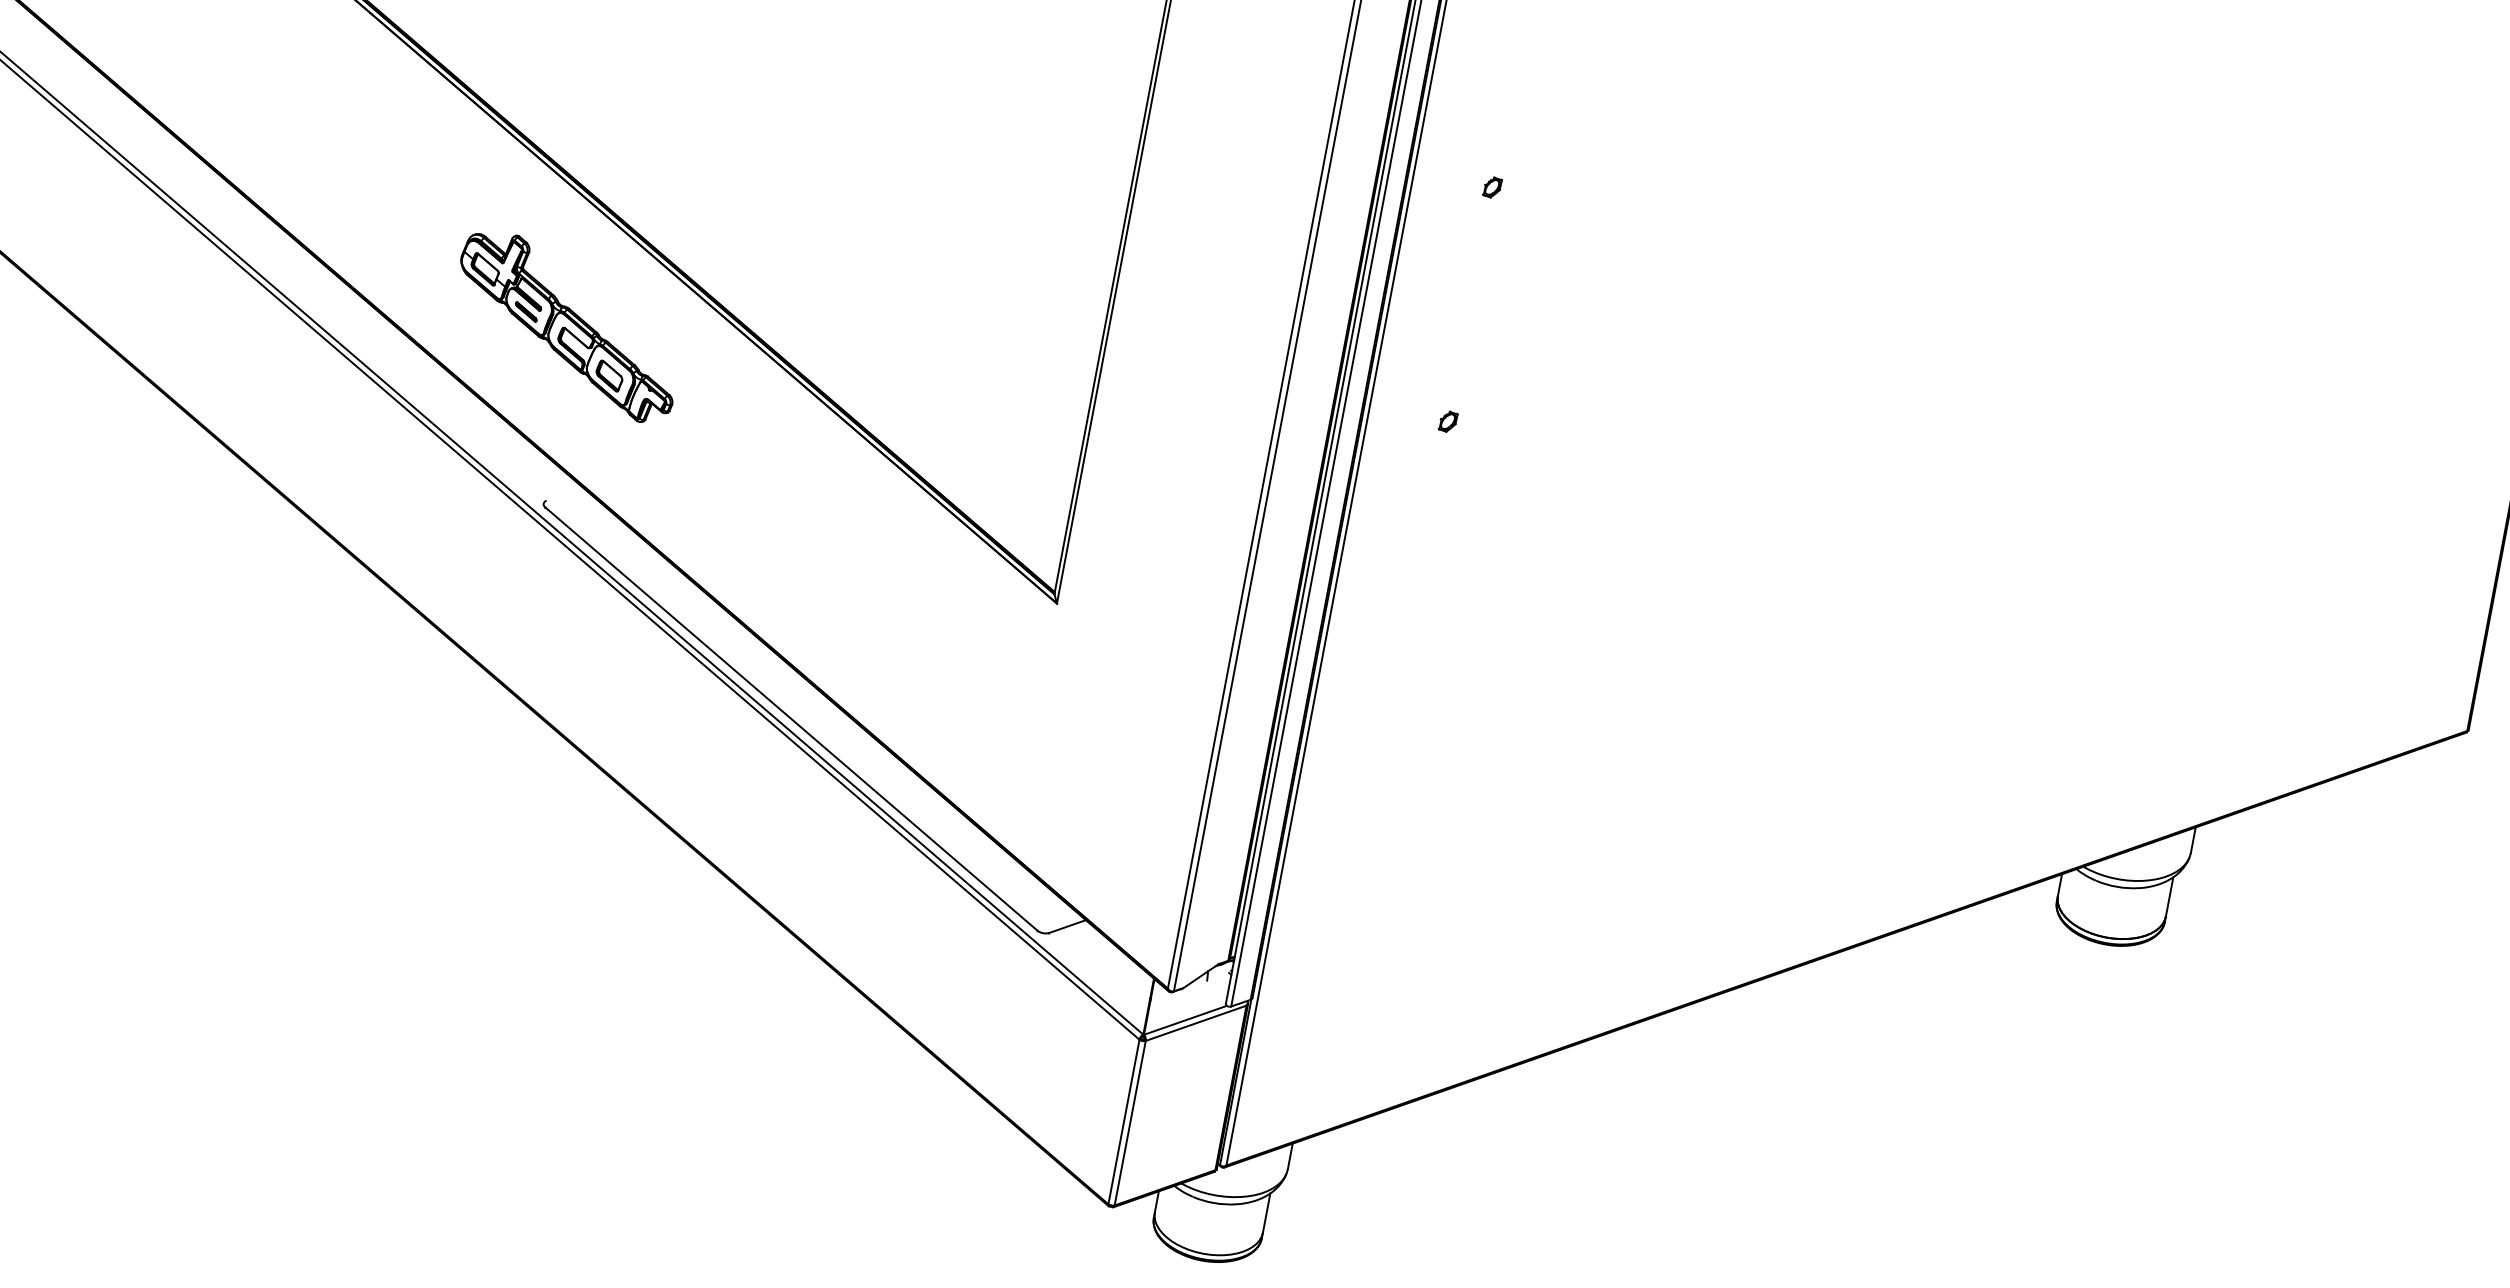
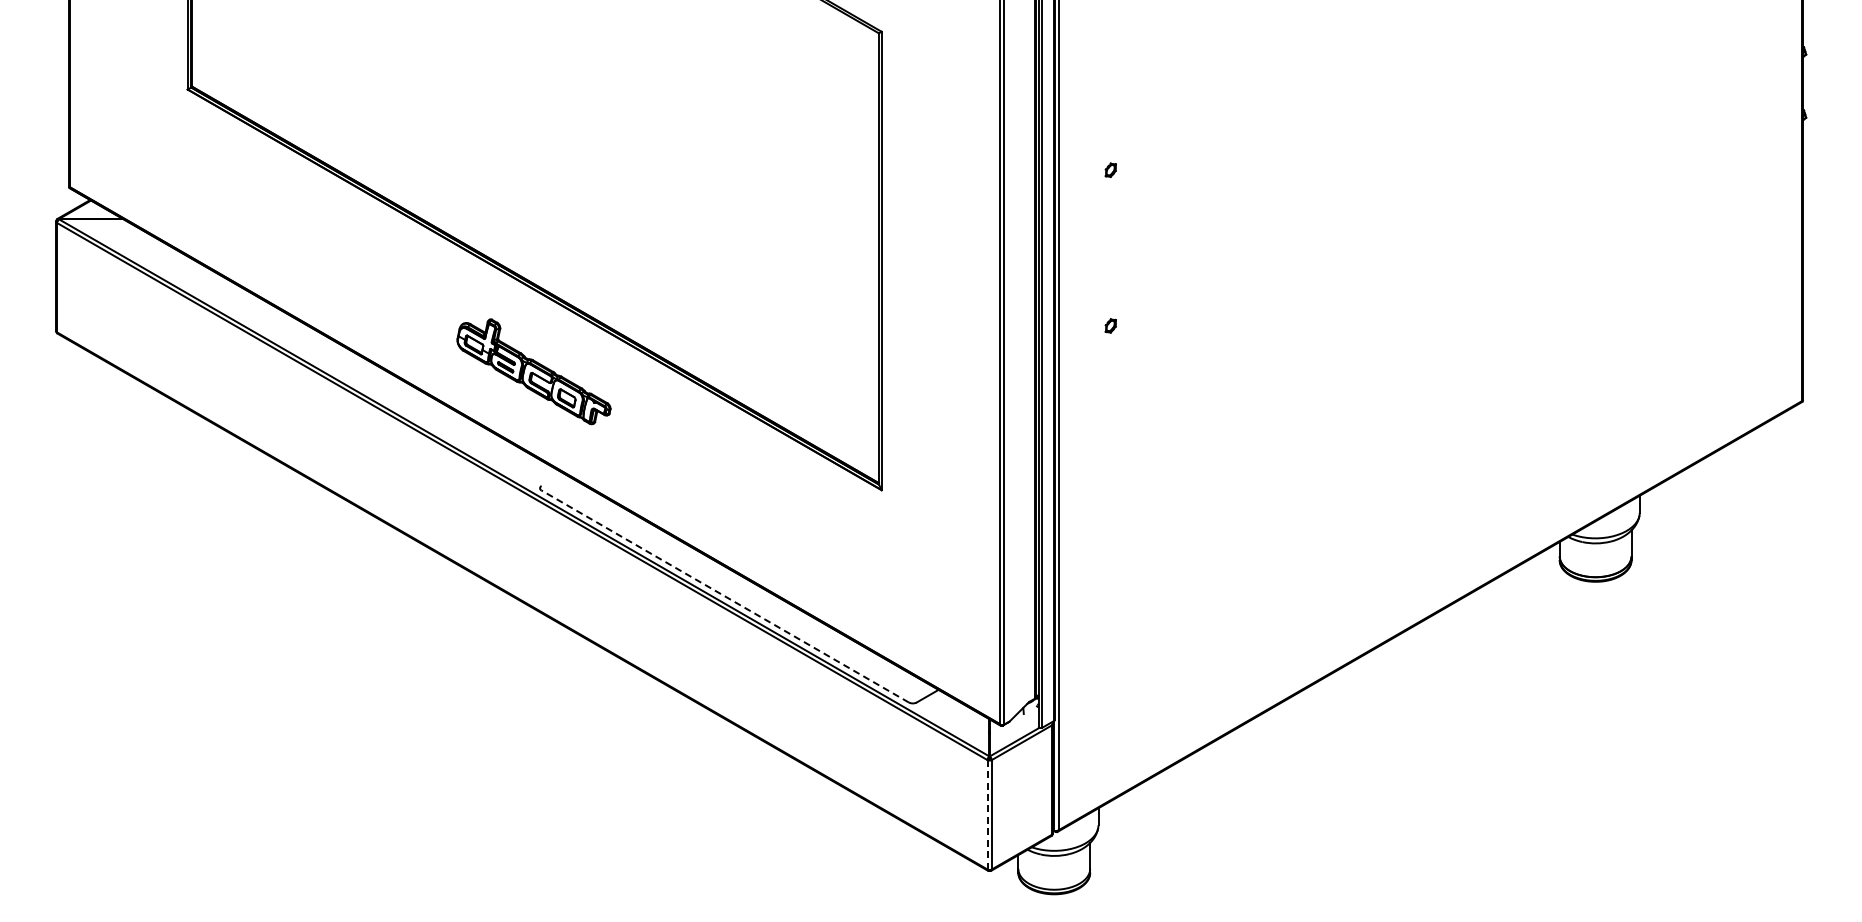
line: (790, 718) -> (724, 596), solid -> dashed
line: (1123, 1121) -> (987, 814), solid -> dashed

